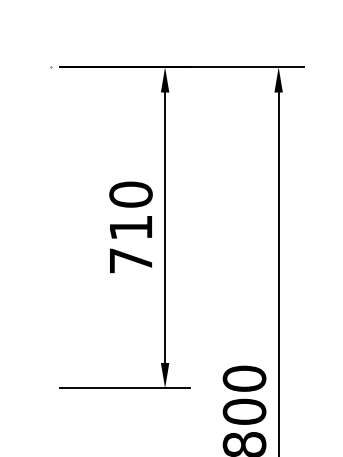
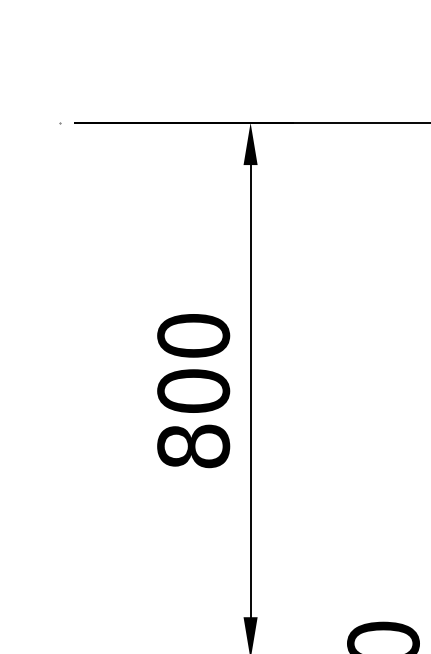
text: (130, 243) -> (192, 417), 710 -> 800

